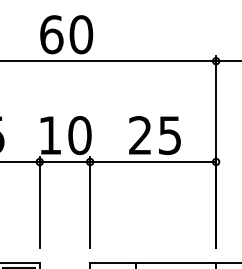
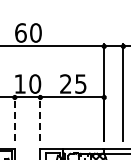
line: (39, 201) -> (14, 117), solid -> dashed
line: (90, 201) -> (40, 117), solid -> dashed

